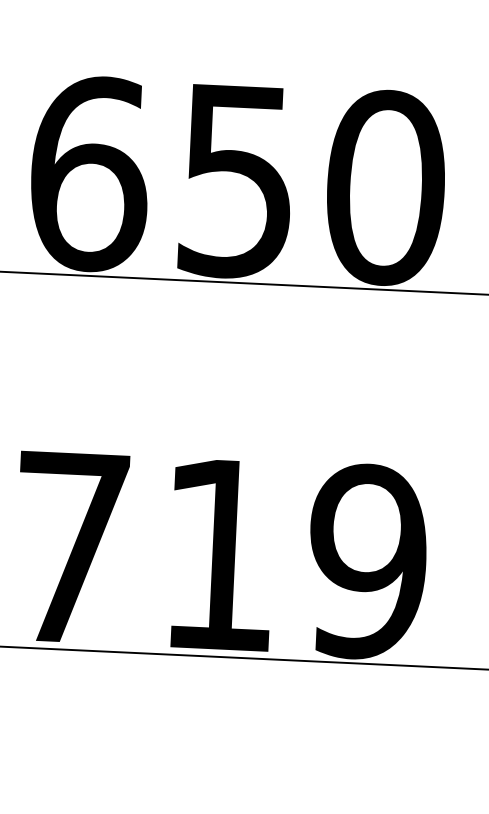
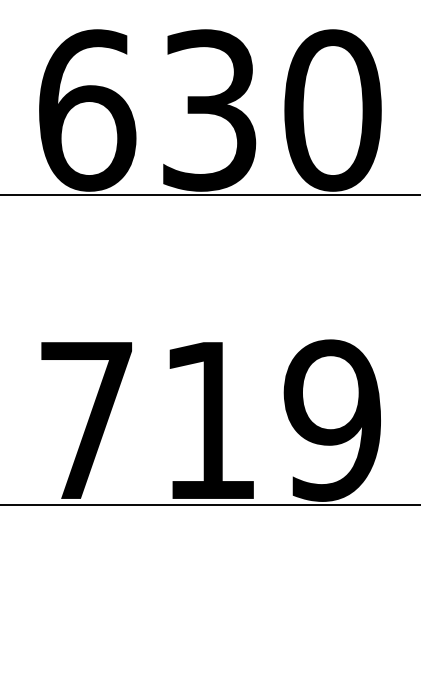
text: (236, 180) -> (209, 110), 650 -> 630

